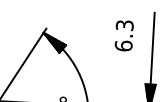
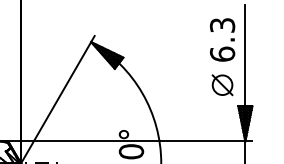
text: (124, 35) -> (222, 39), moved
part: (135, 68) -> (222, 85), added

